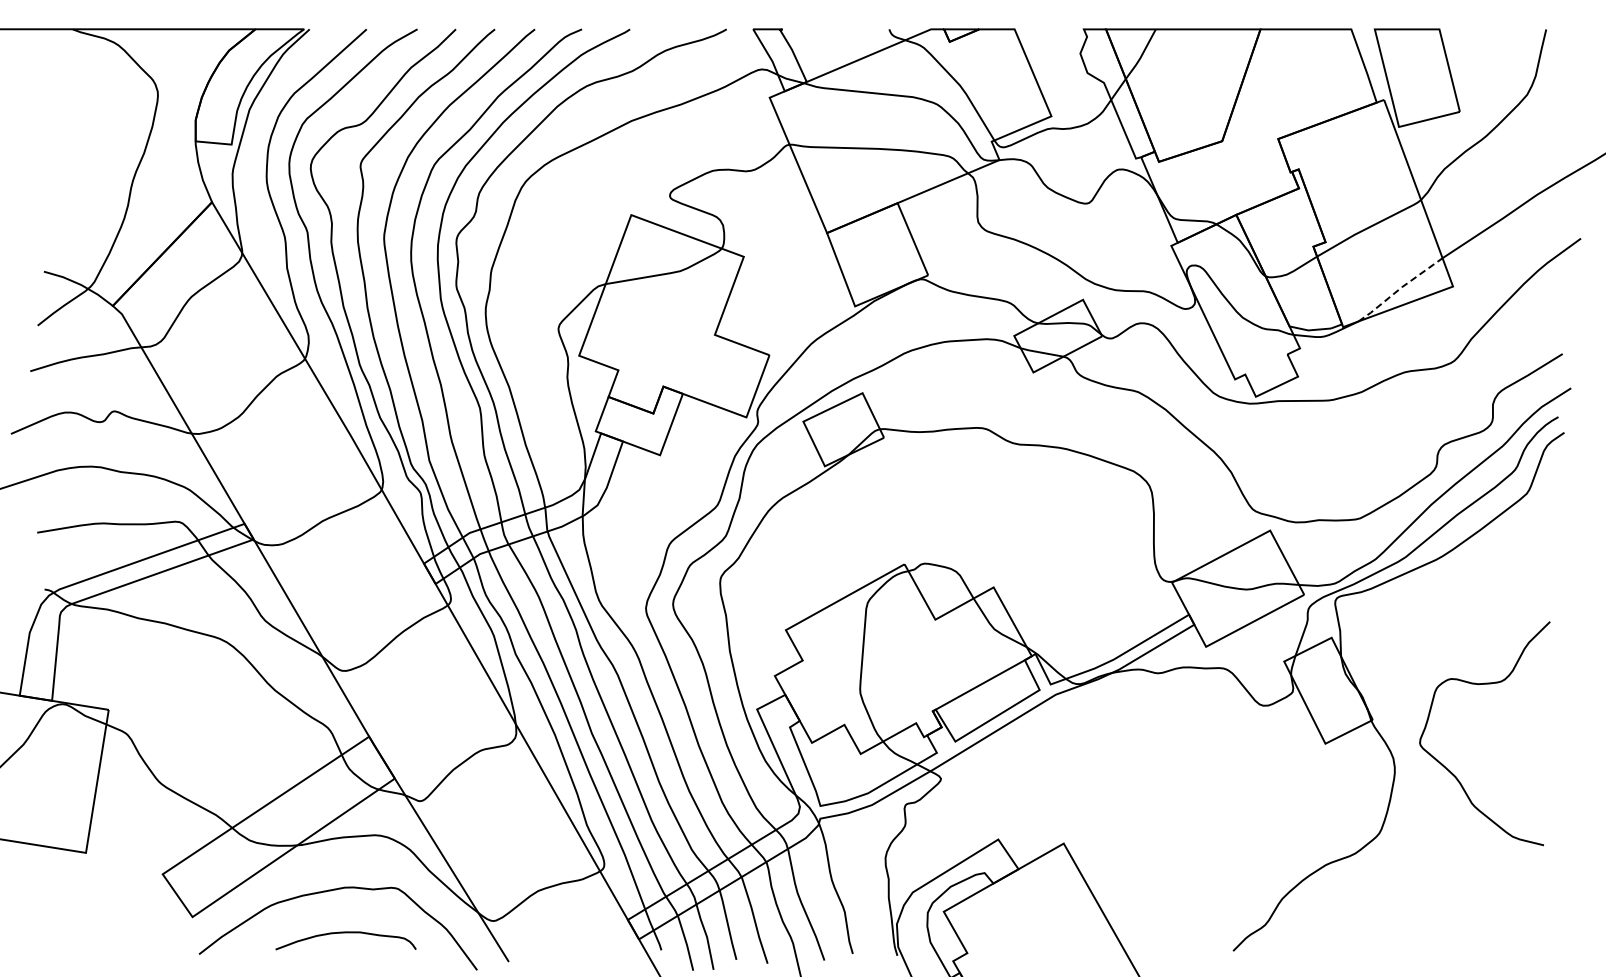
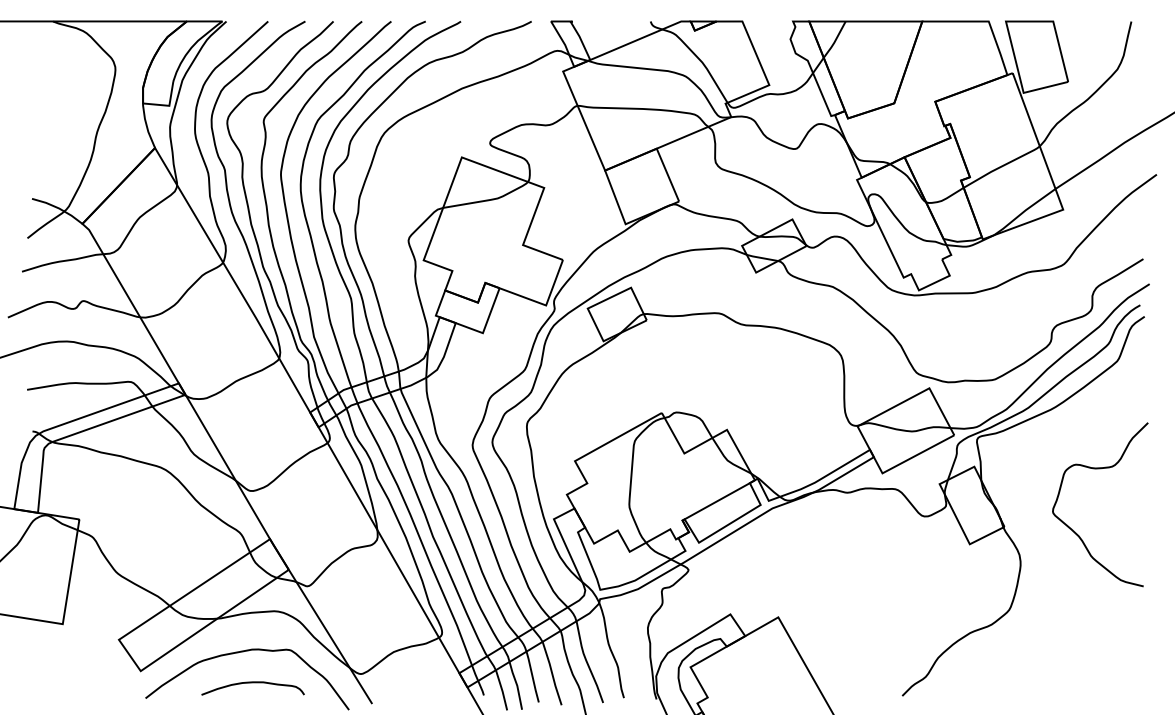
line: (1399, 289) -> (1024, 211), dashed -> solid
curve: (1478, 685) -> (1095, 469), moved

